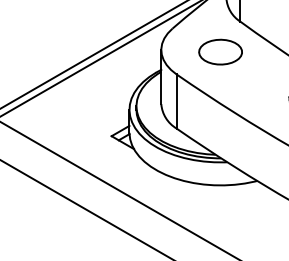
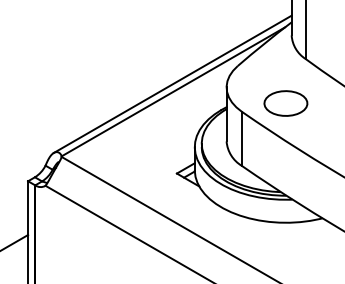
part: (220, 52) -> (285, 103), moved

